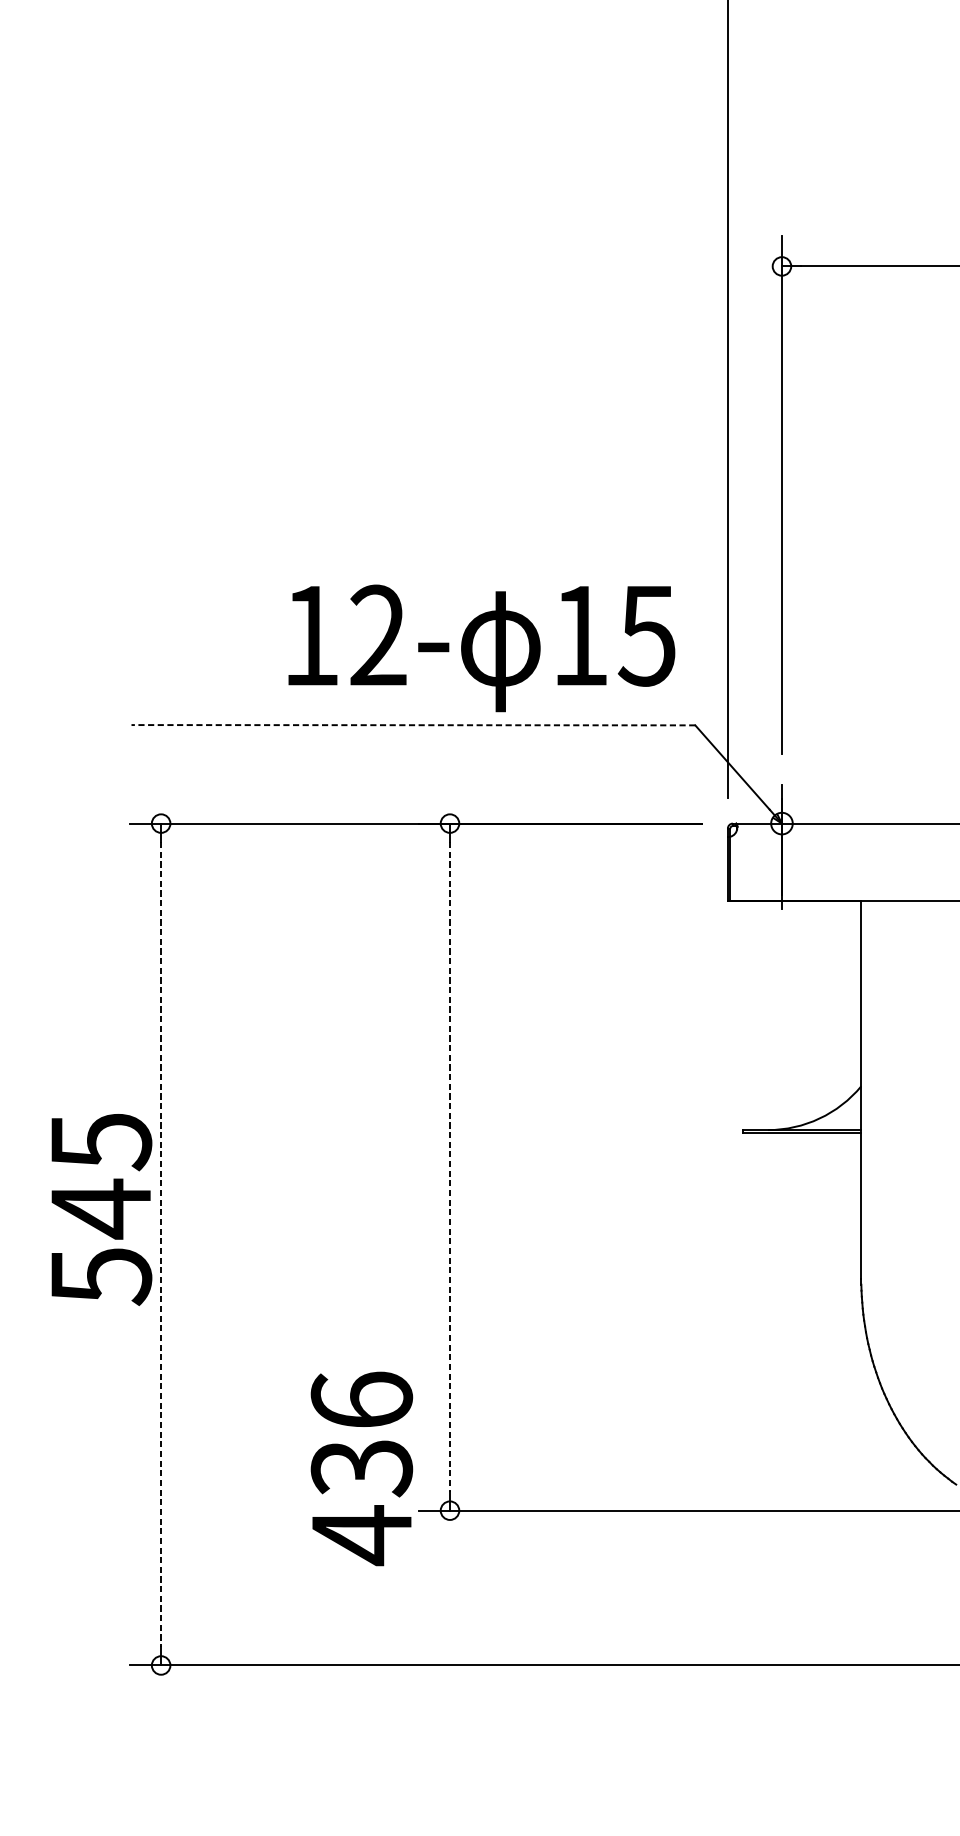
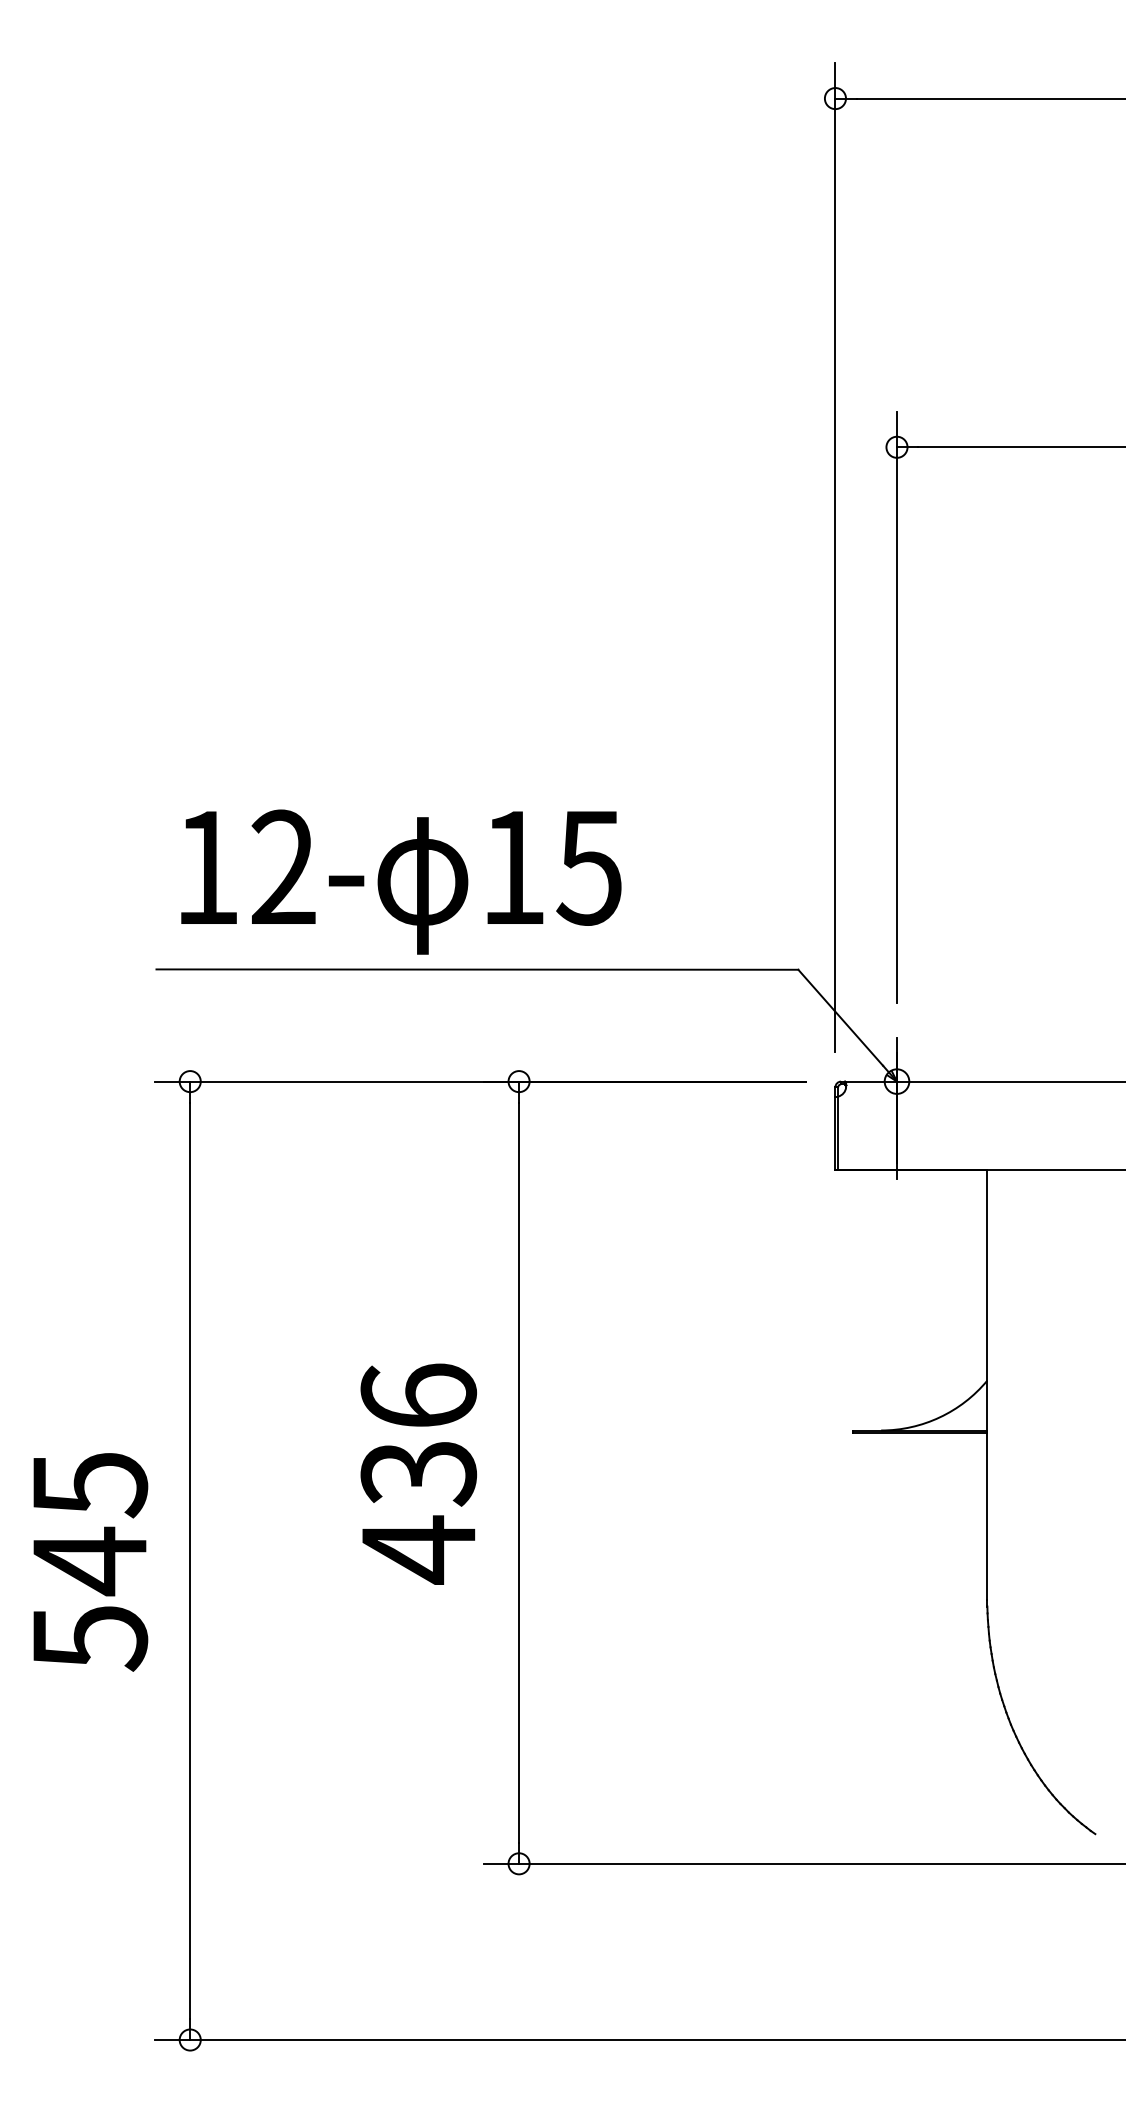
text: (481, 647) -> (401, 881), moved
line: (413, 725) -> (477, 969), dashed -> solid
line: (450, 1166) -> (519, 1472), dashed -> solid
text: (101, 1210) -> (90, 1562), moved
line: (161, 1245) -> (190, 1561), dashed -> solid
text: (361, 1468) -> (418, 1473), moved

